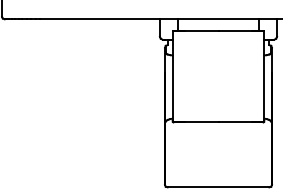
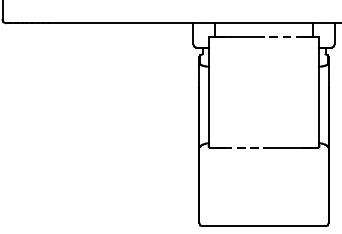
line: (235, 30) -> (284, 36), solid -> dashed
line: (201, 122) -> (243, 147), solid -> dashed

